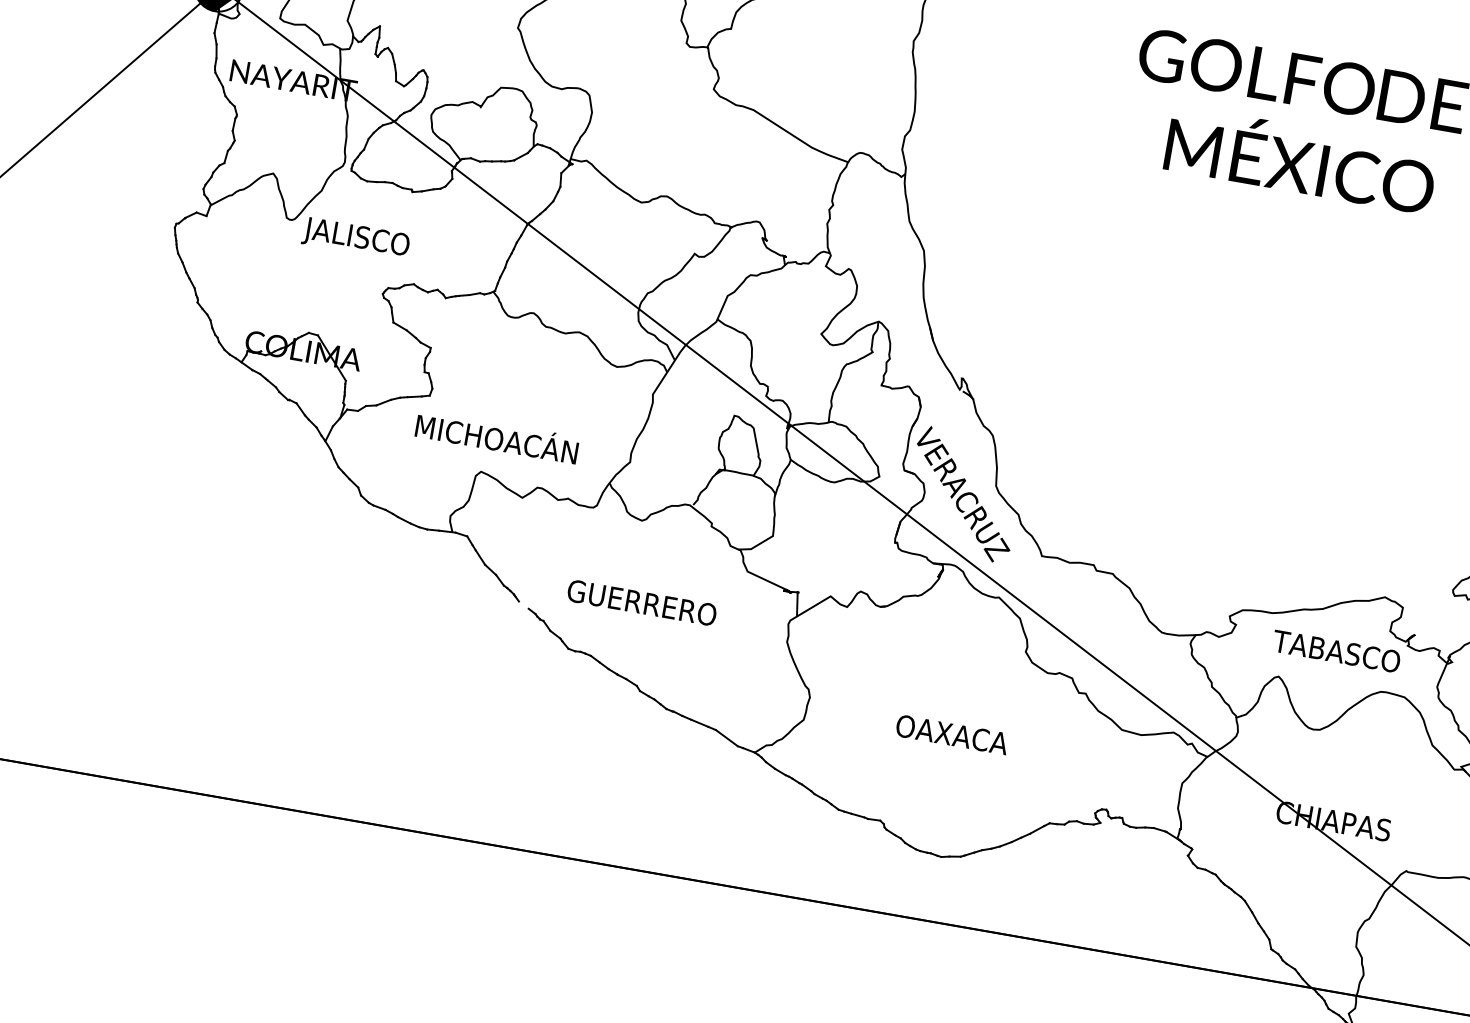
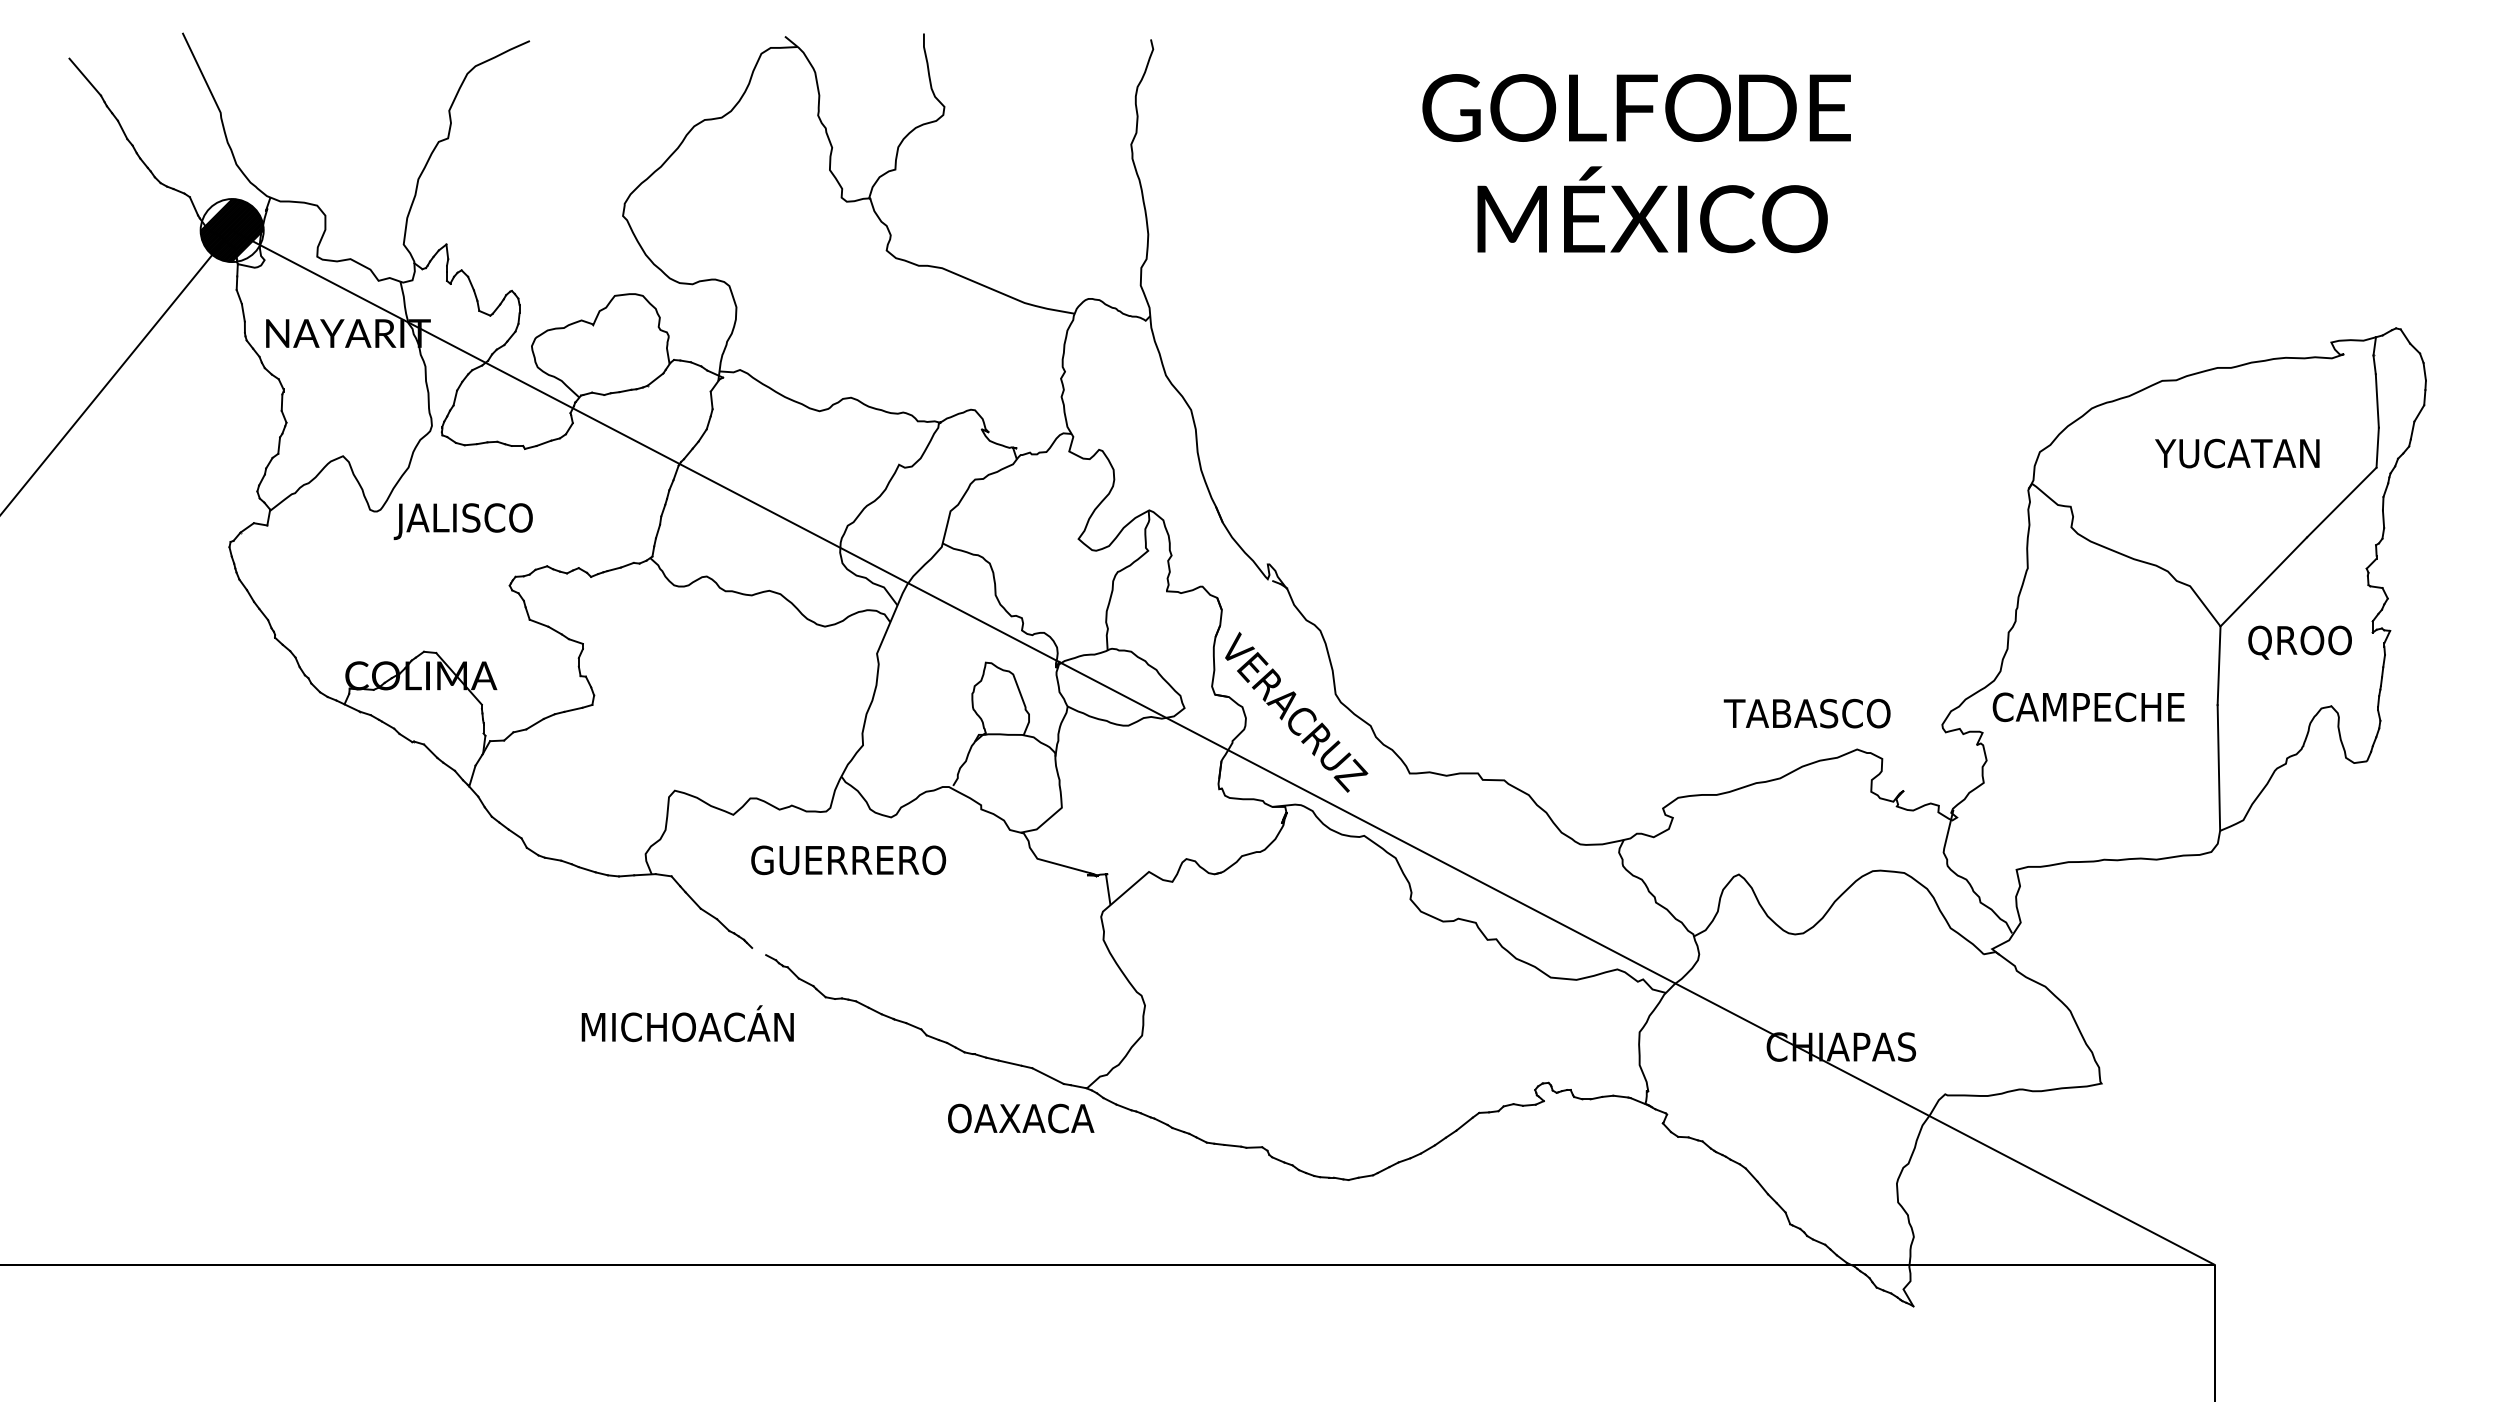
text: (497, 436) -> (687, 1023), moved
text: (641, 603) -> (848, 860), moved
text: (1336, 651) -> (1806, 713), moved
text: (952, 734) -> (1021, 1118), moved

